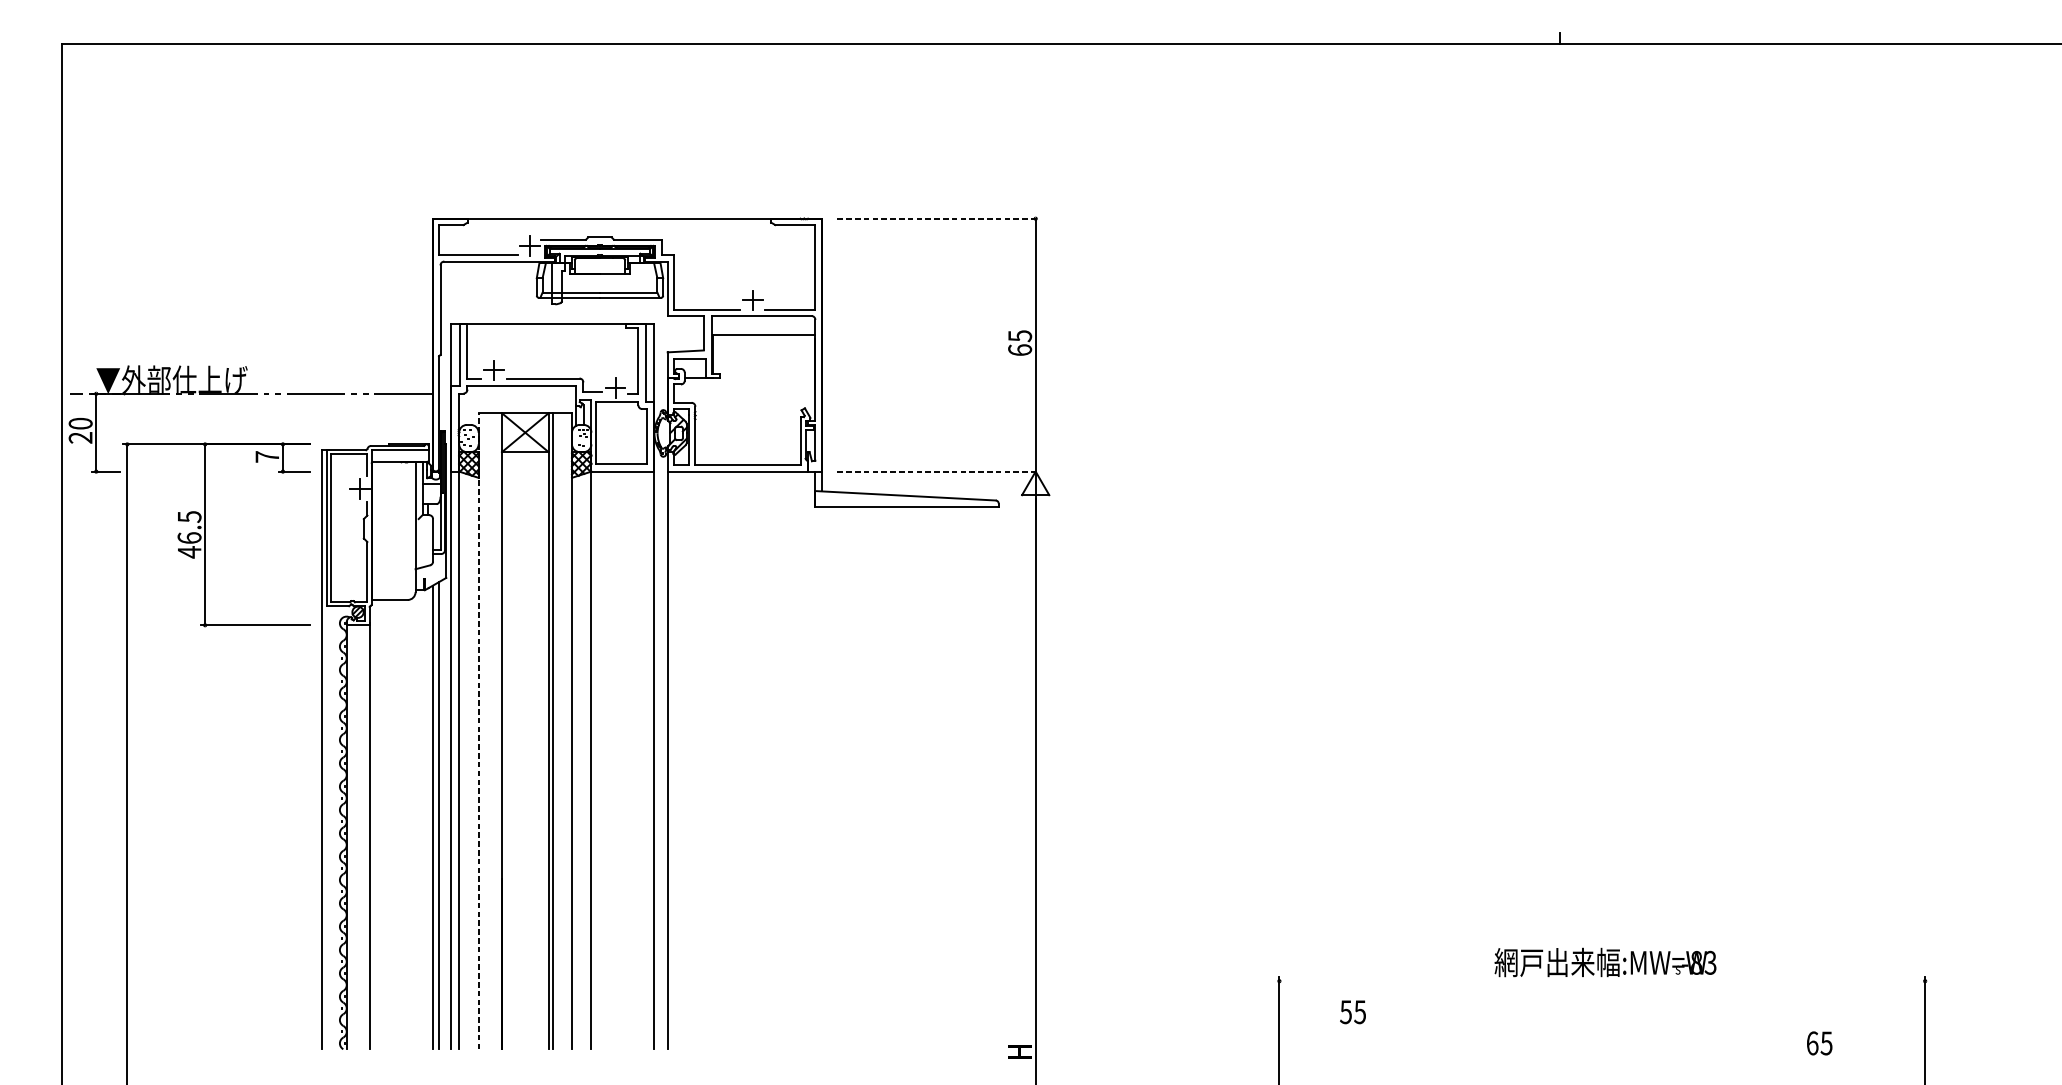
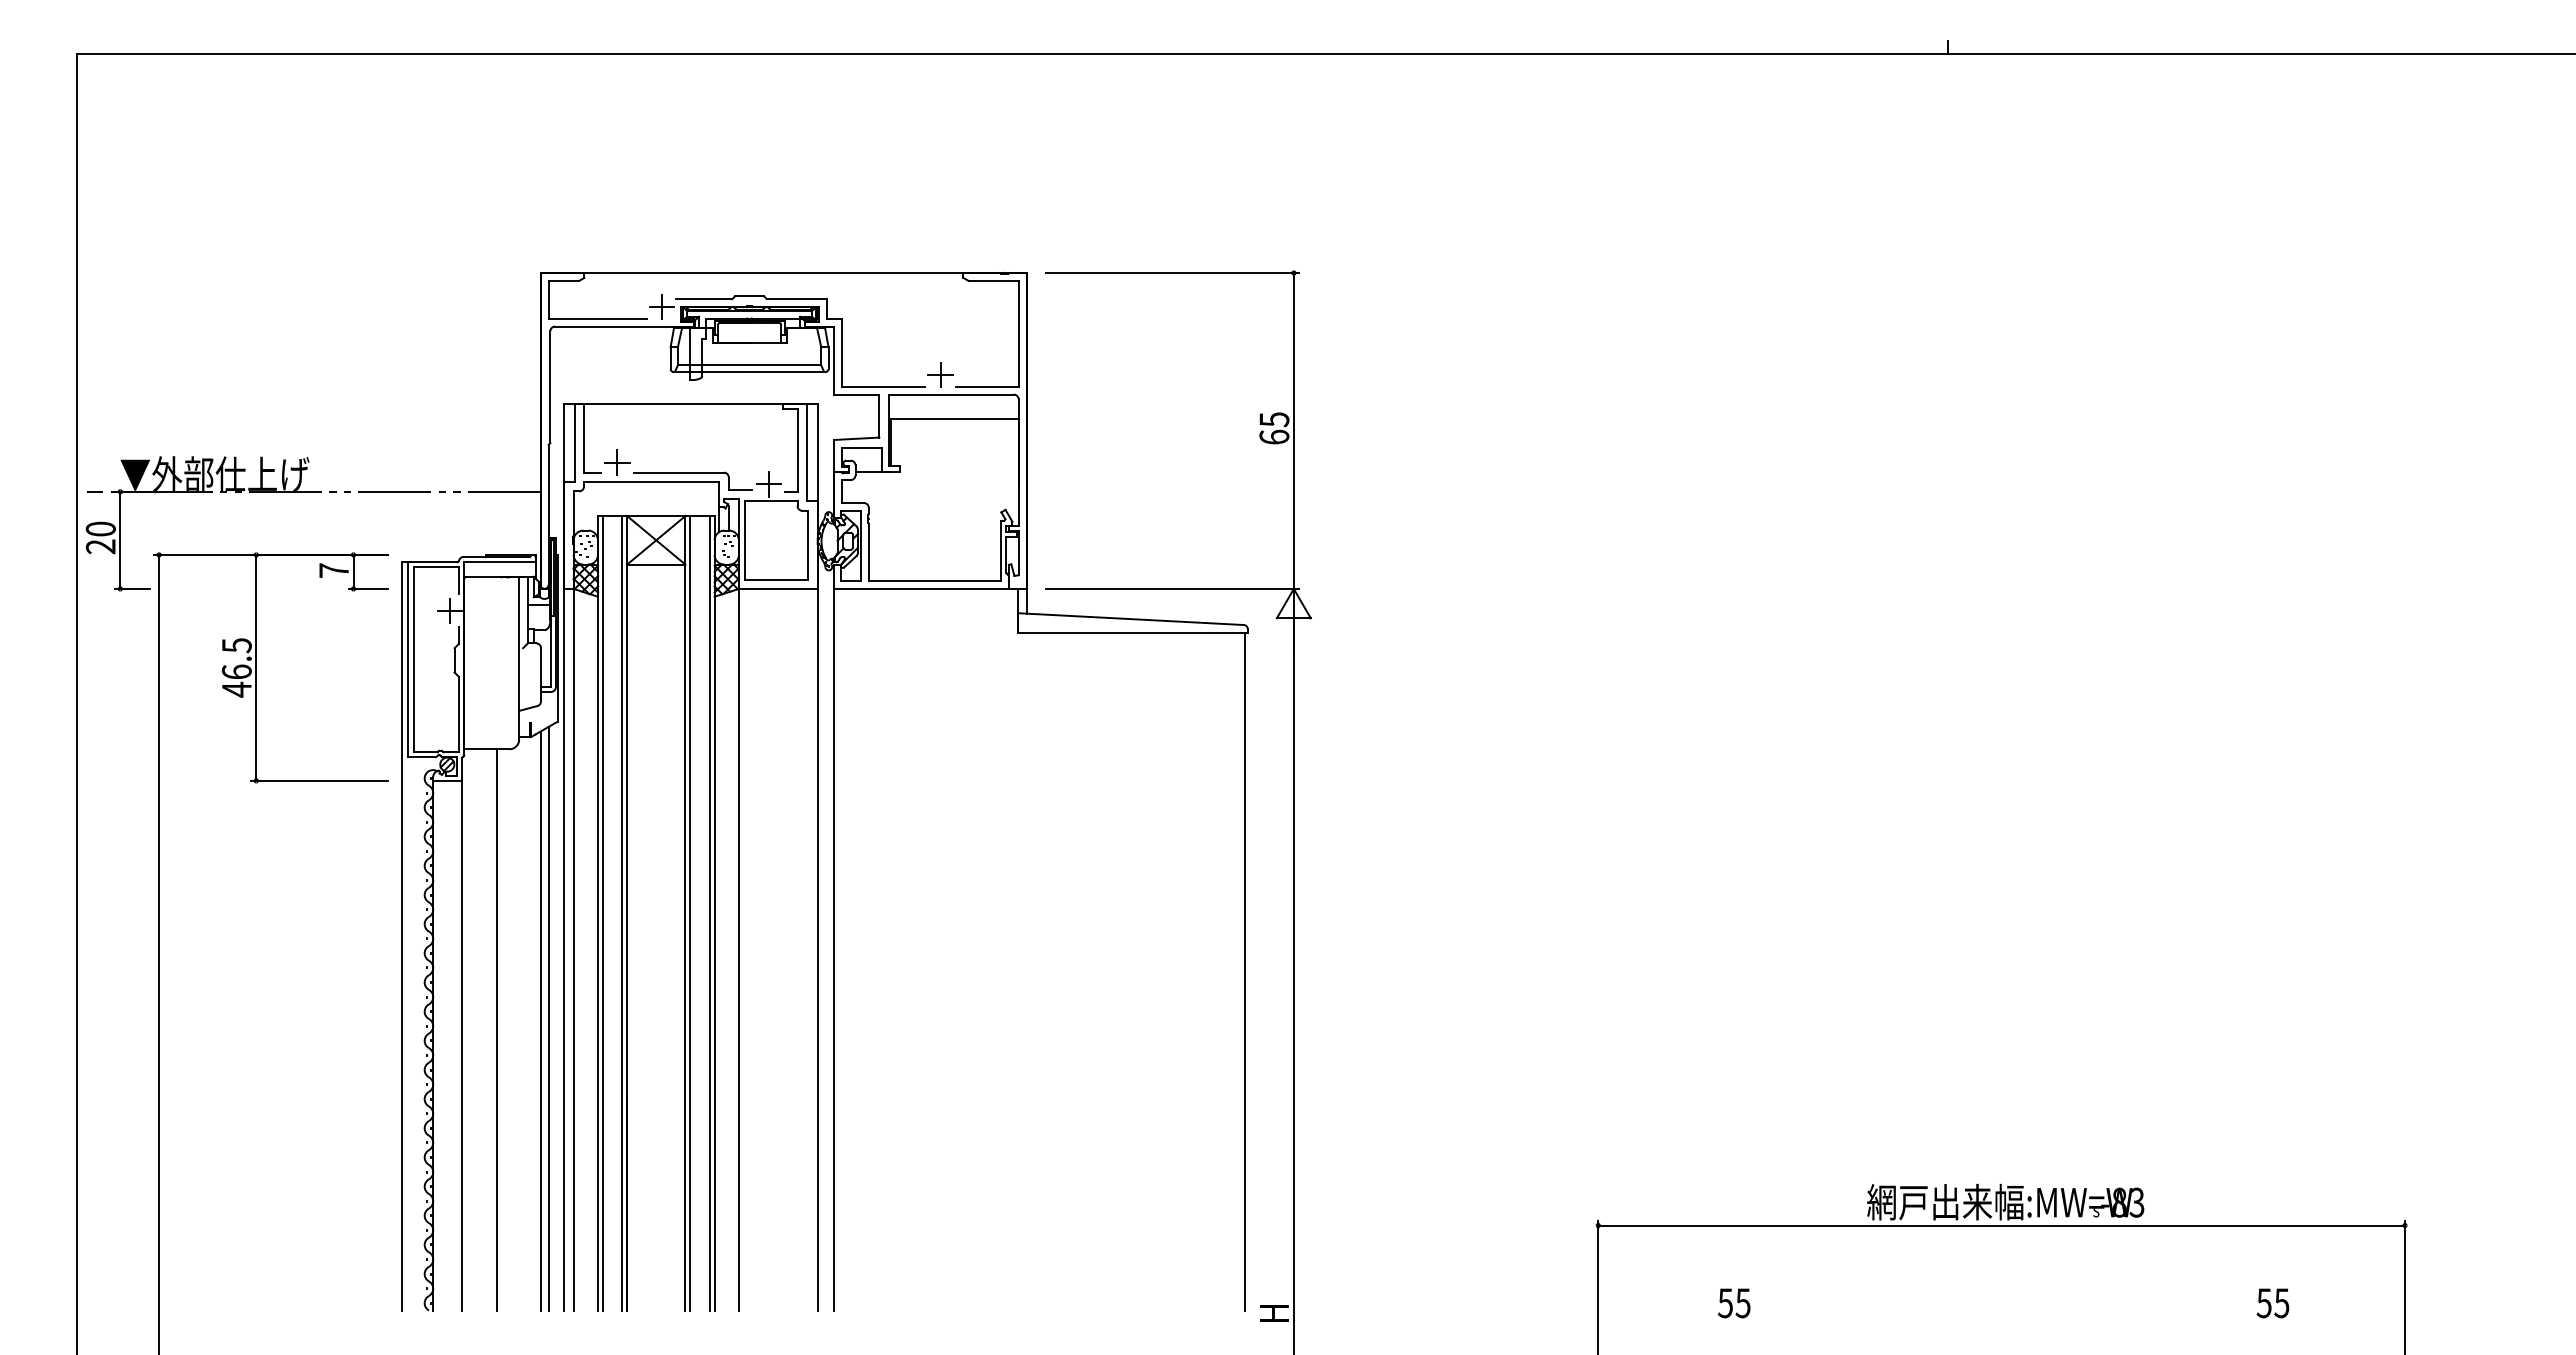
line: (938, 219) -> (1172, 273), dashed -> solid
line: (938, 471) -> (1172, 588), dashed -> solid
line: (478, 730) -> (597, 912), dashed -> solid
line: (482, 731) -> (602, 913), added
line: (498, 731) -> (622, 913), added
line: (567, 731) -> (709, 913), added
line: (996, 777) -> (1245, 971), added
line: (397, 824) -> (496, 1029), added
line: (1602, 981) -> (2001, 1225), added
text: (1353, 1012) -> (1734, 1303), moved
text: (1811, 1043) -> (2263, 1303), 65 -> 55

